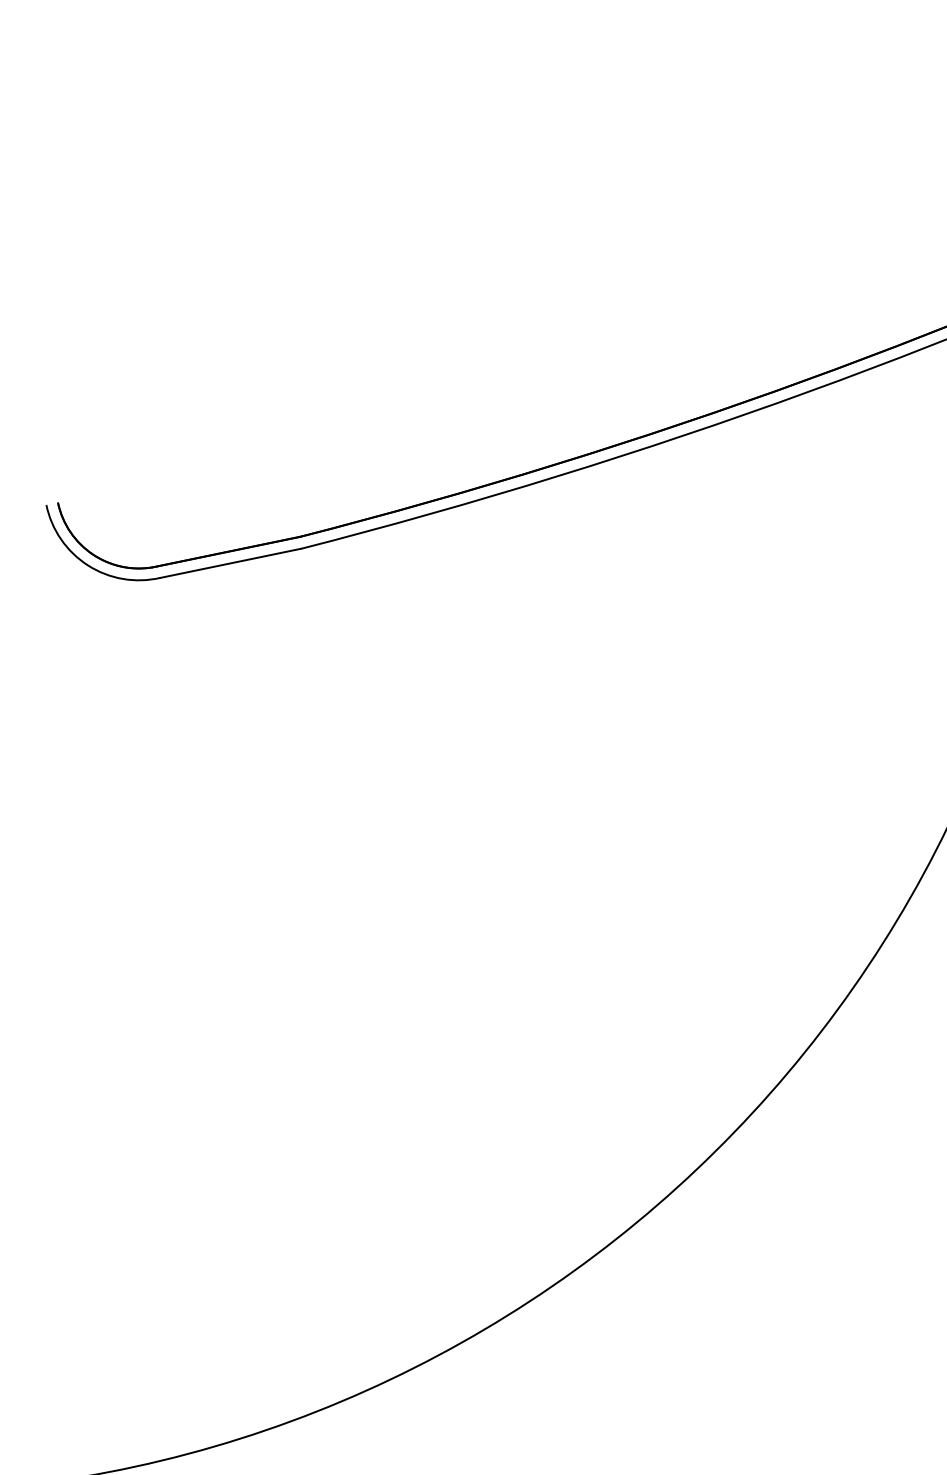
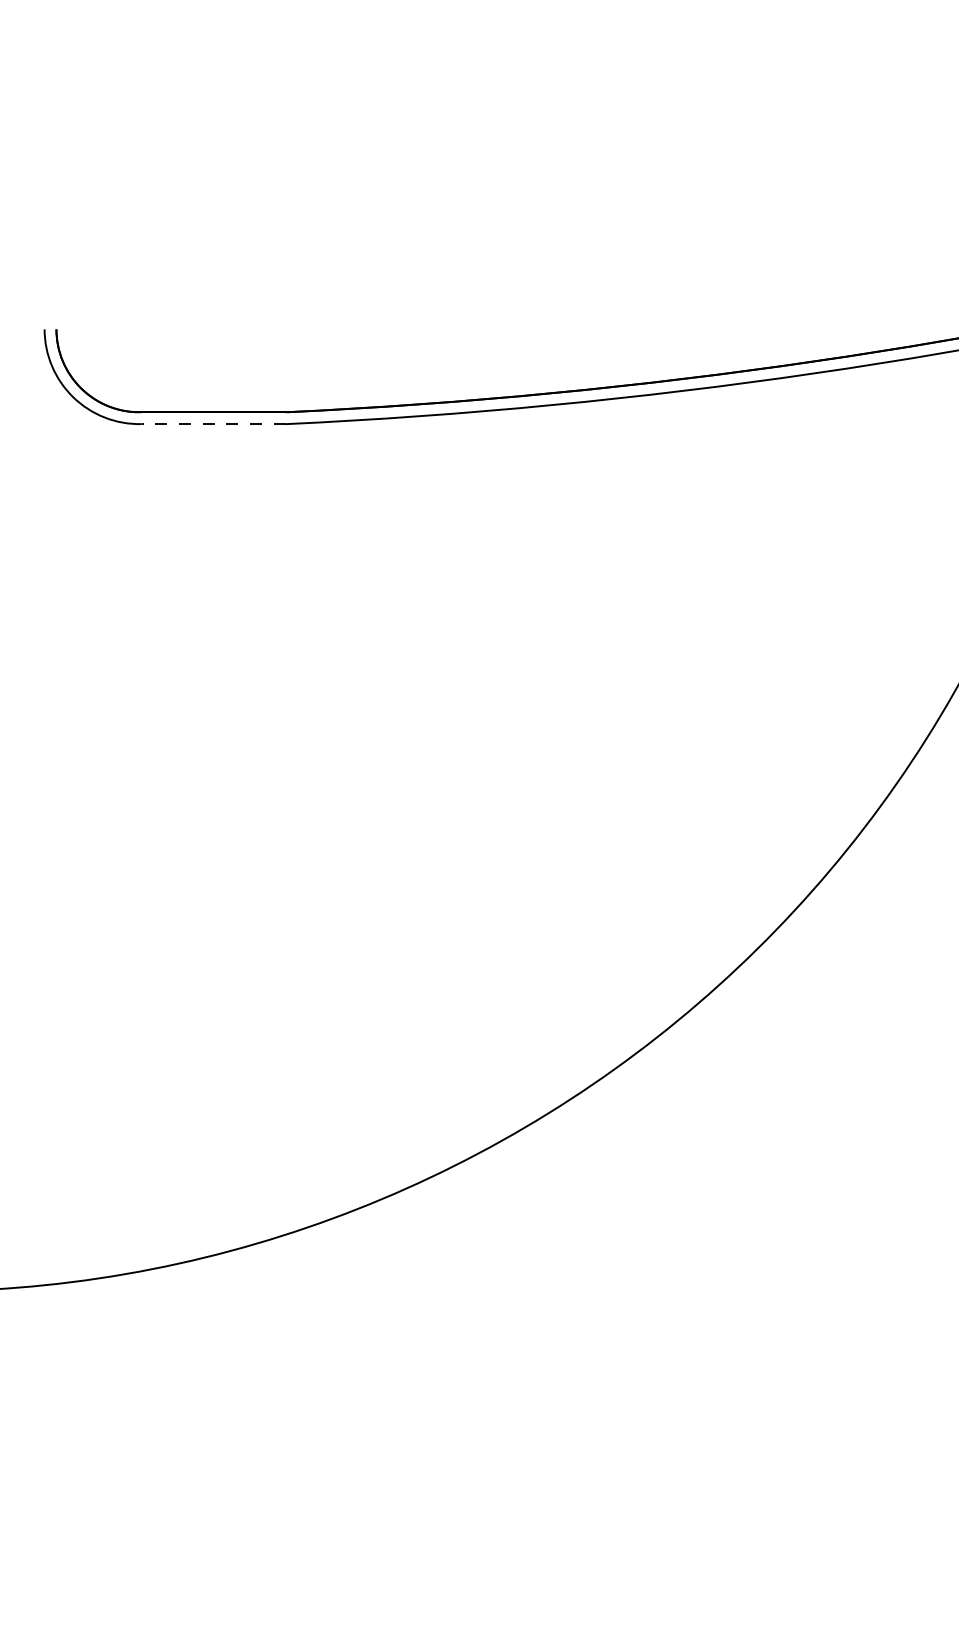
line: (230, 563) -> (213, 424), solid -> dashed

